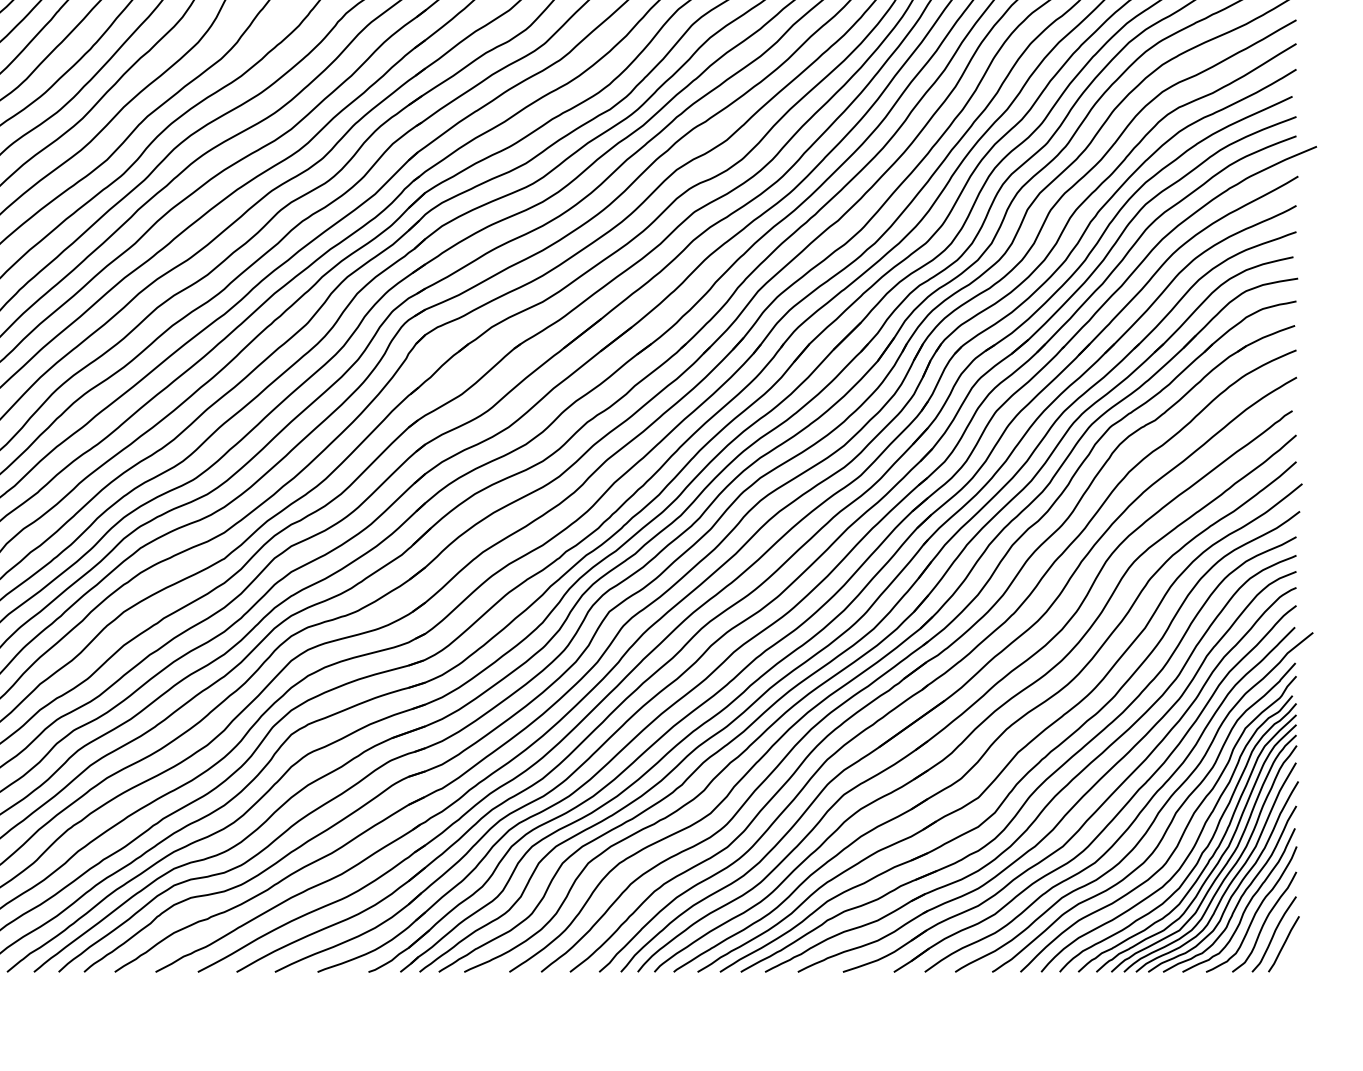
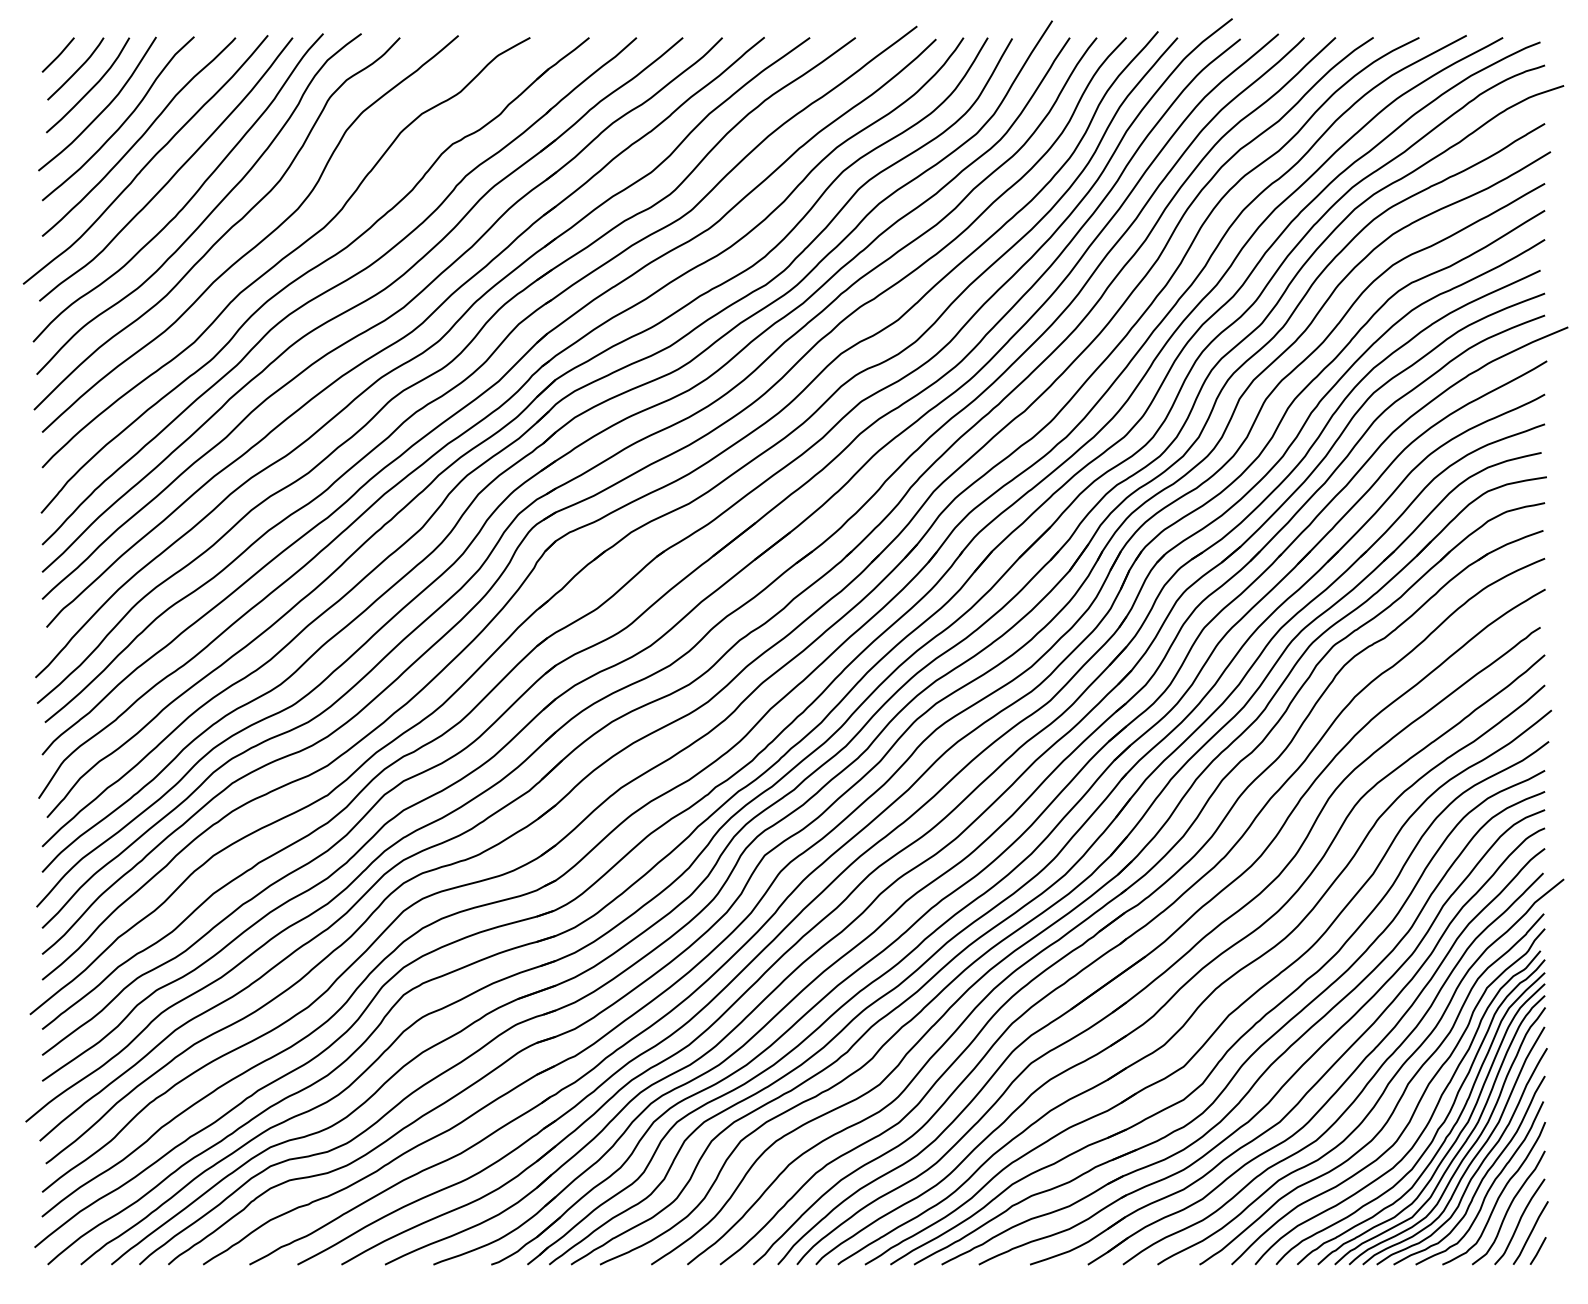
line: (1289, 959) -> (1537, 1250), added

